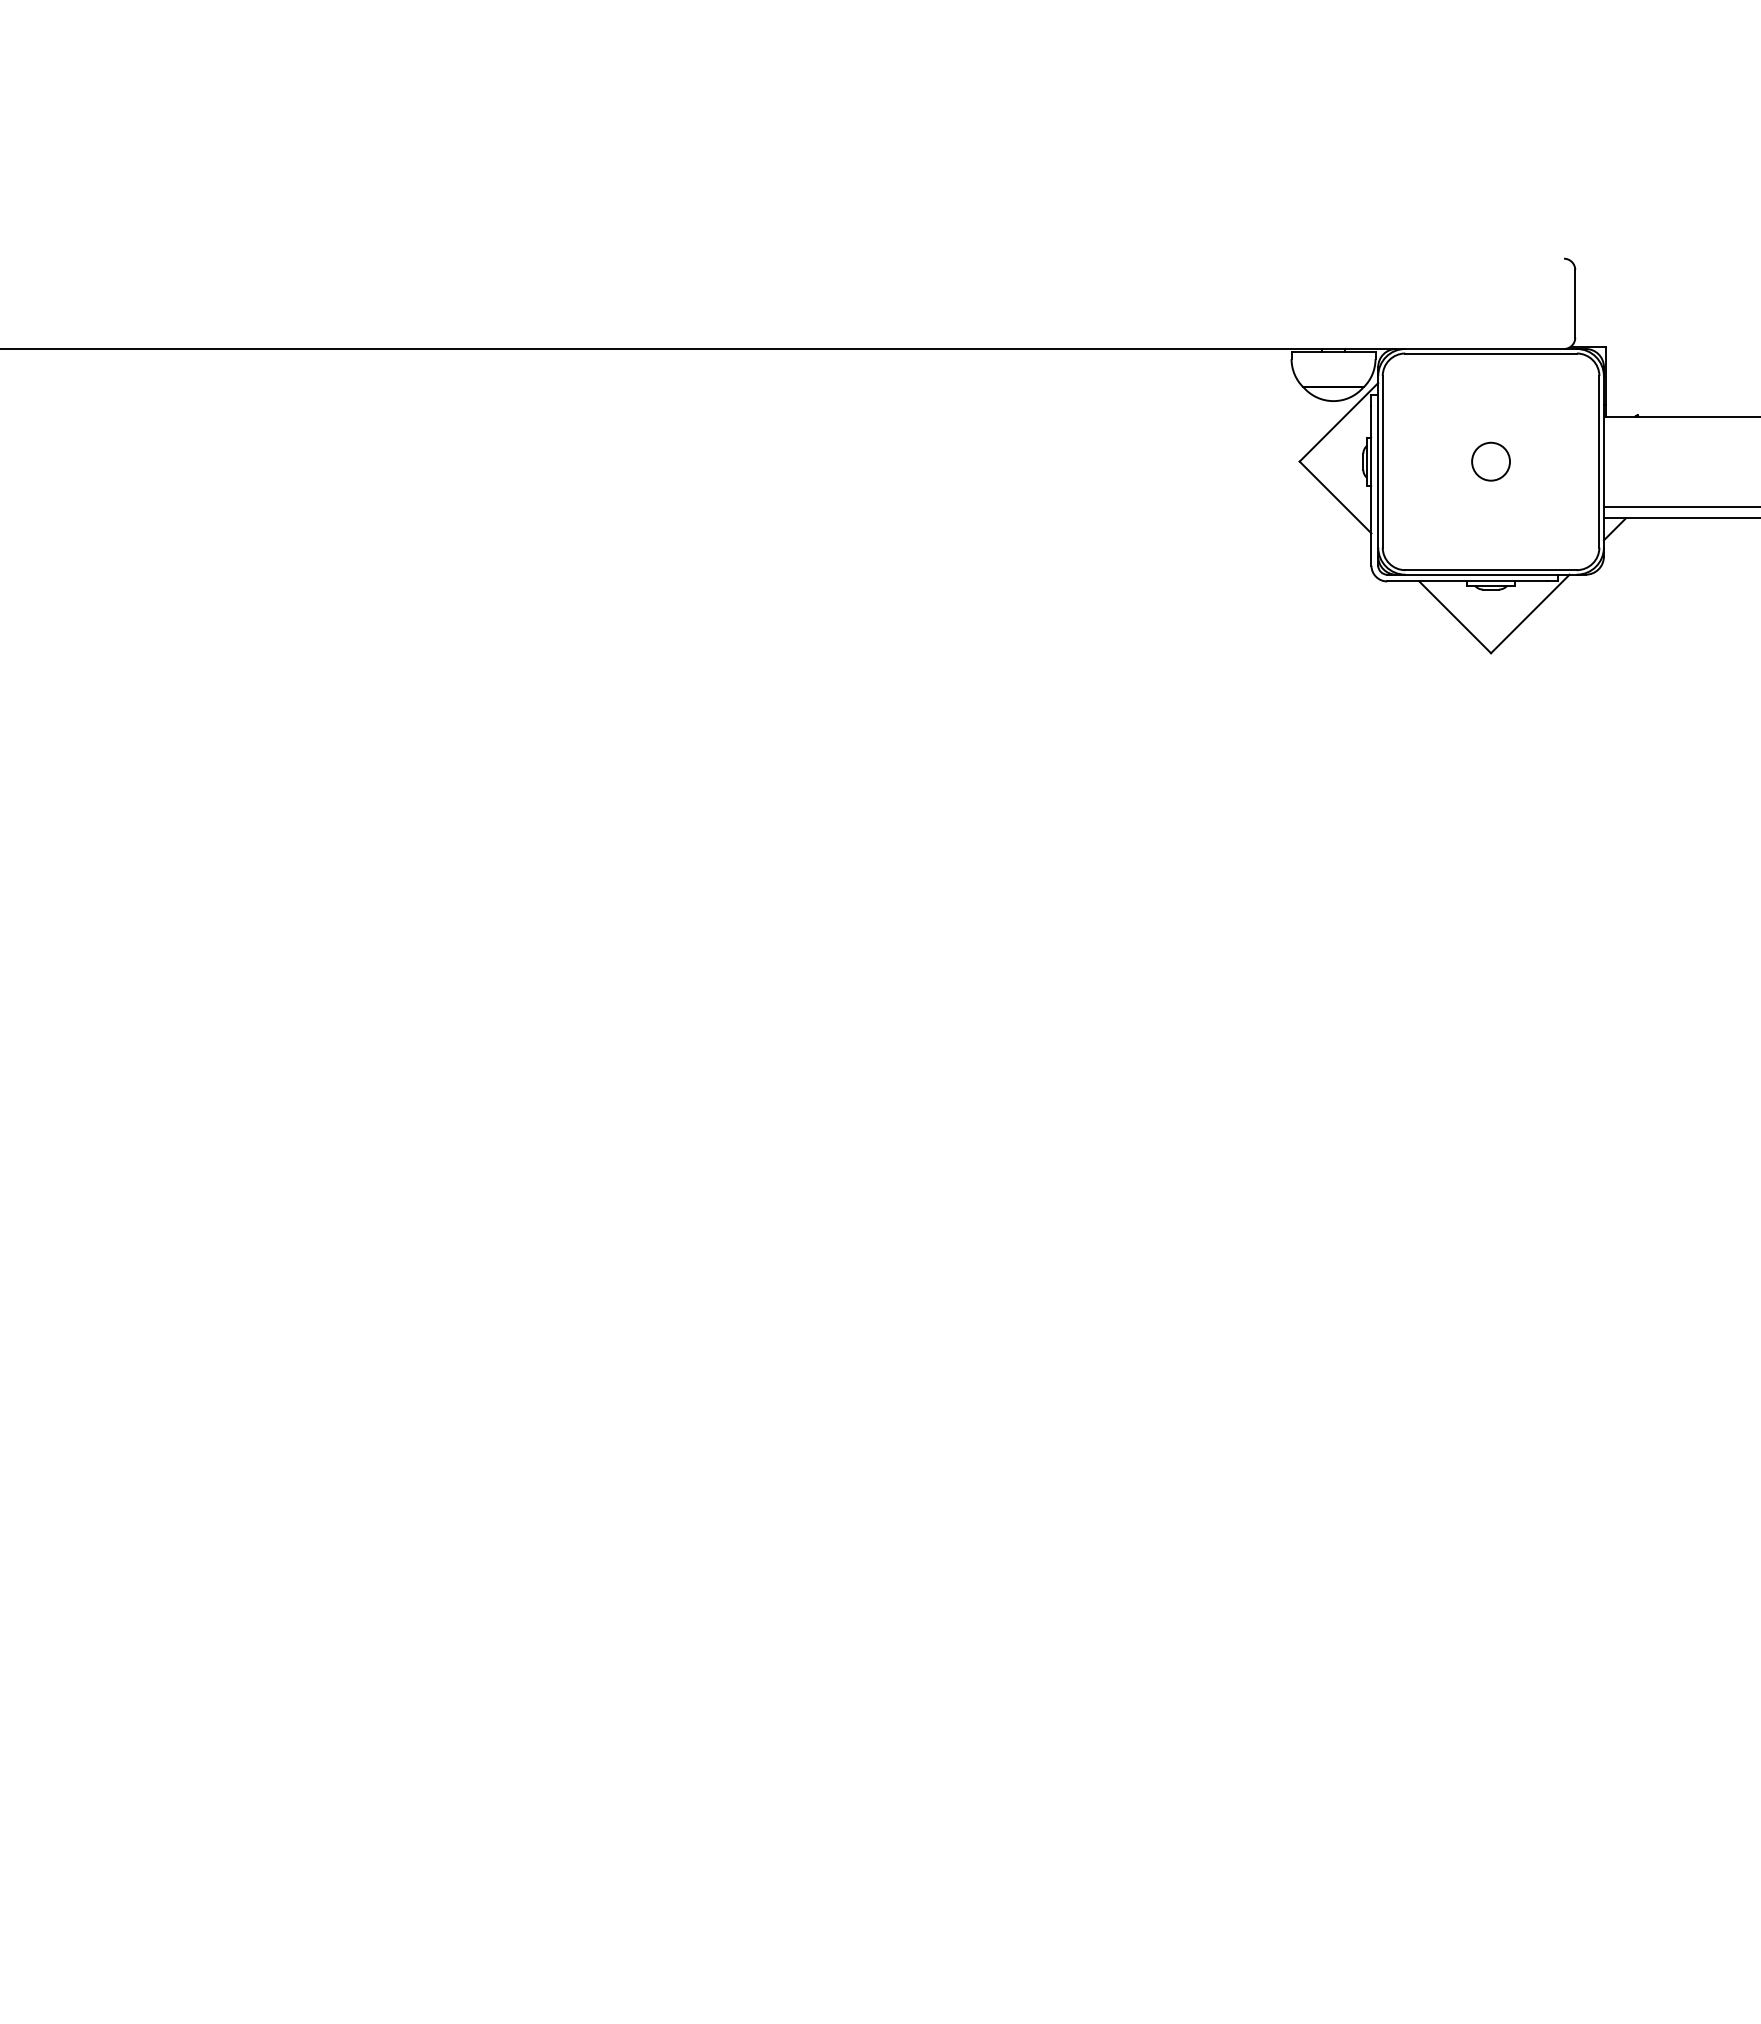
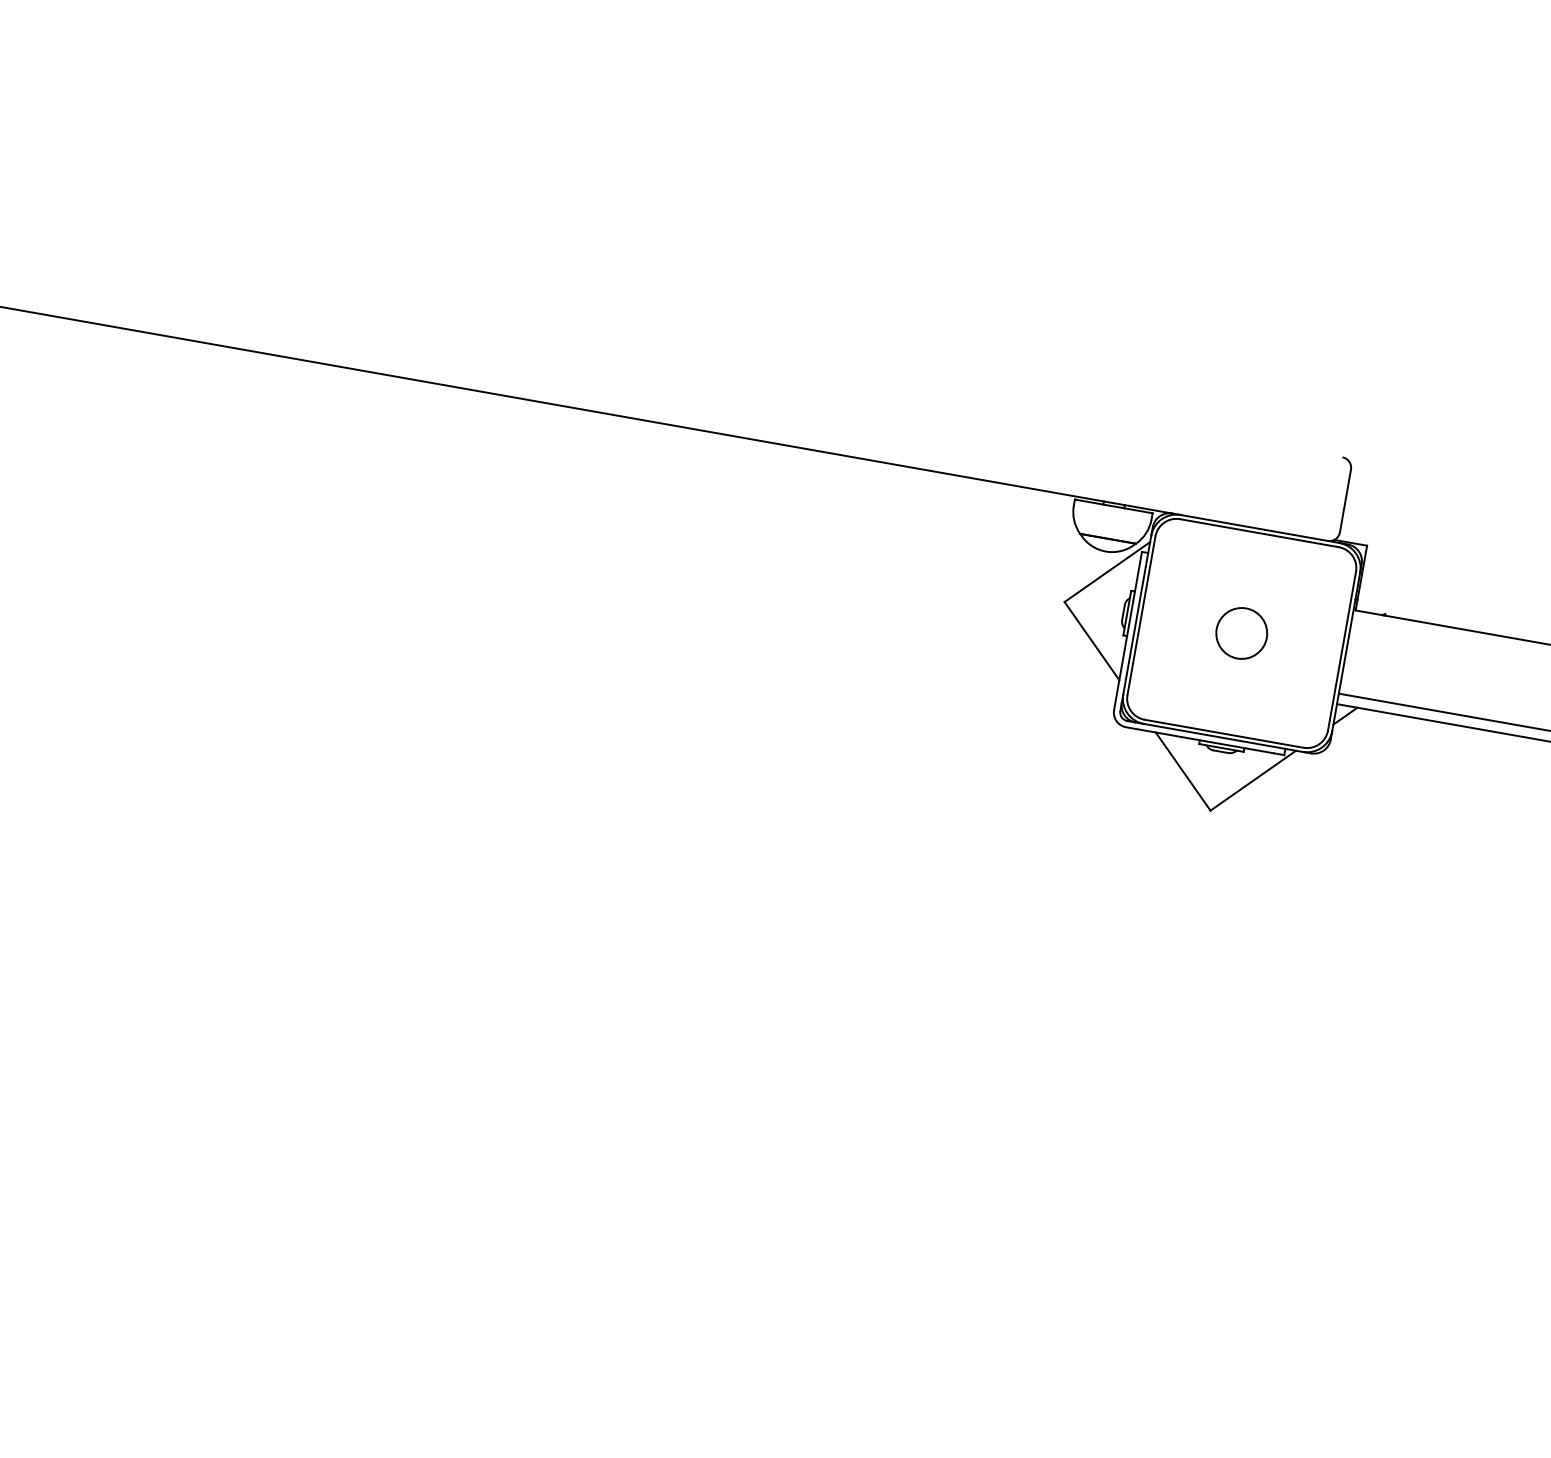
circle: (1490, 461) -> (1241, 633), size x1.43

